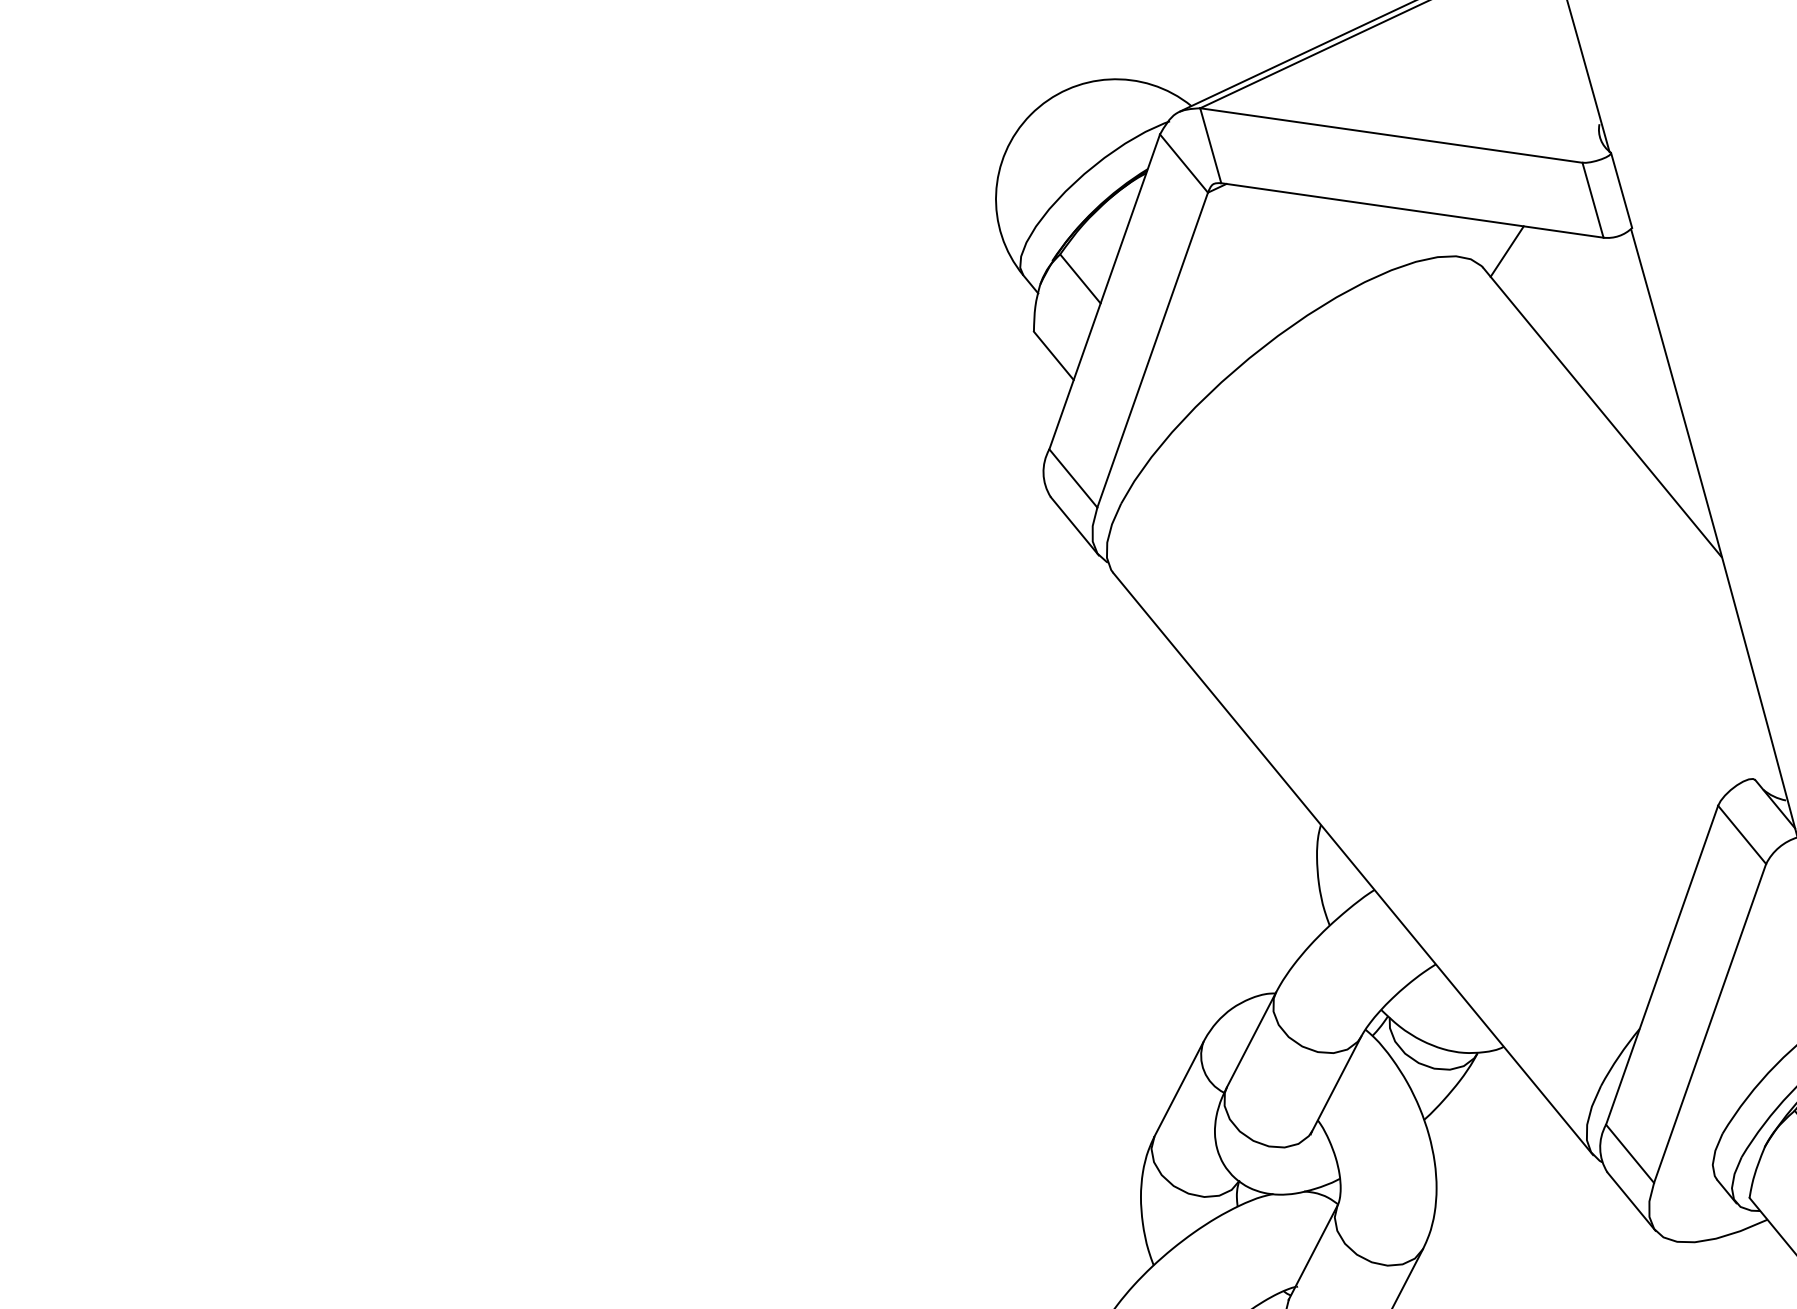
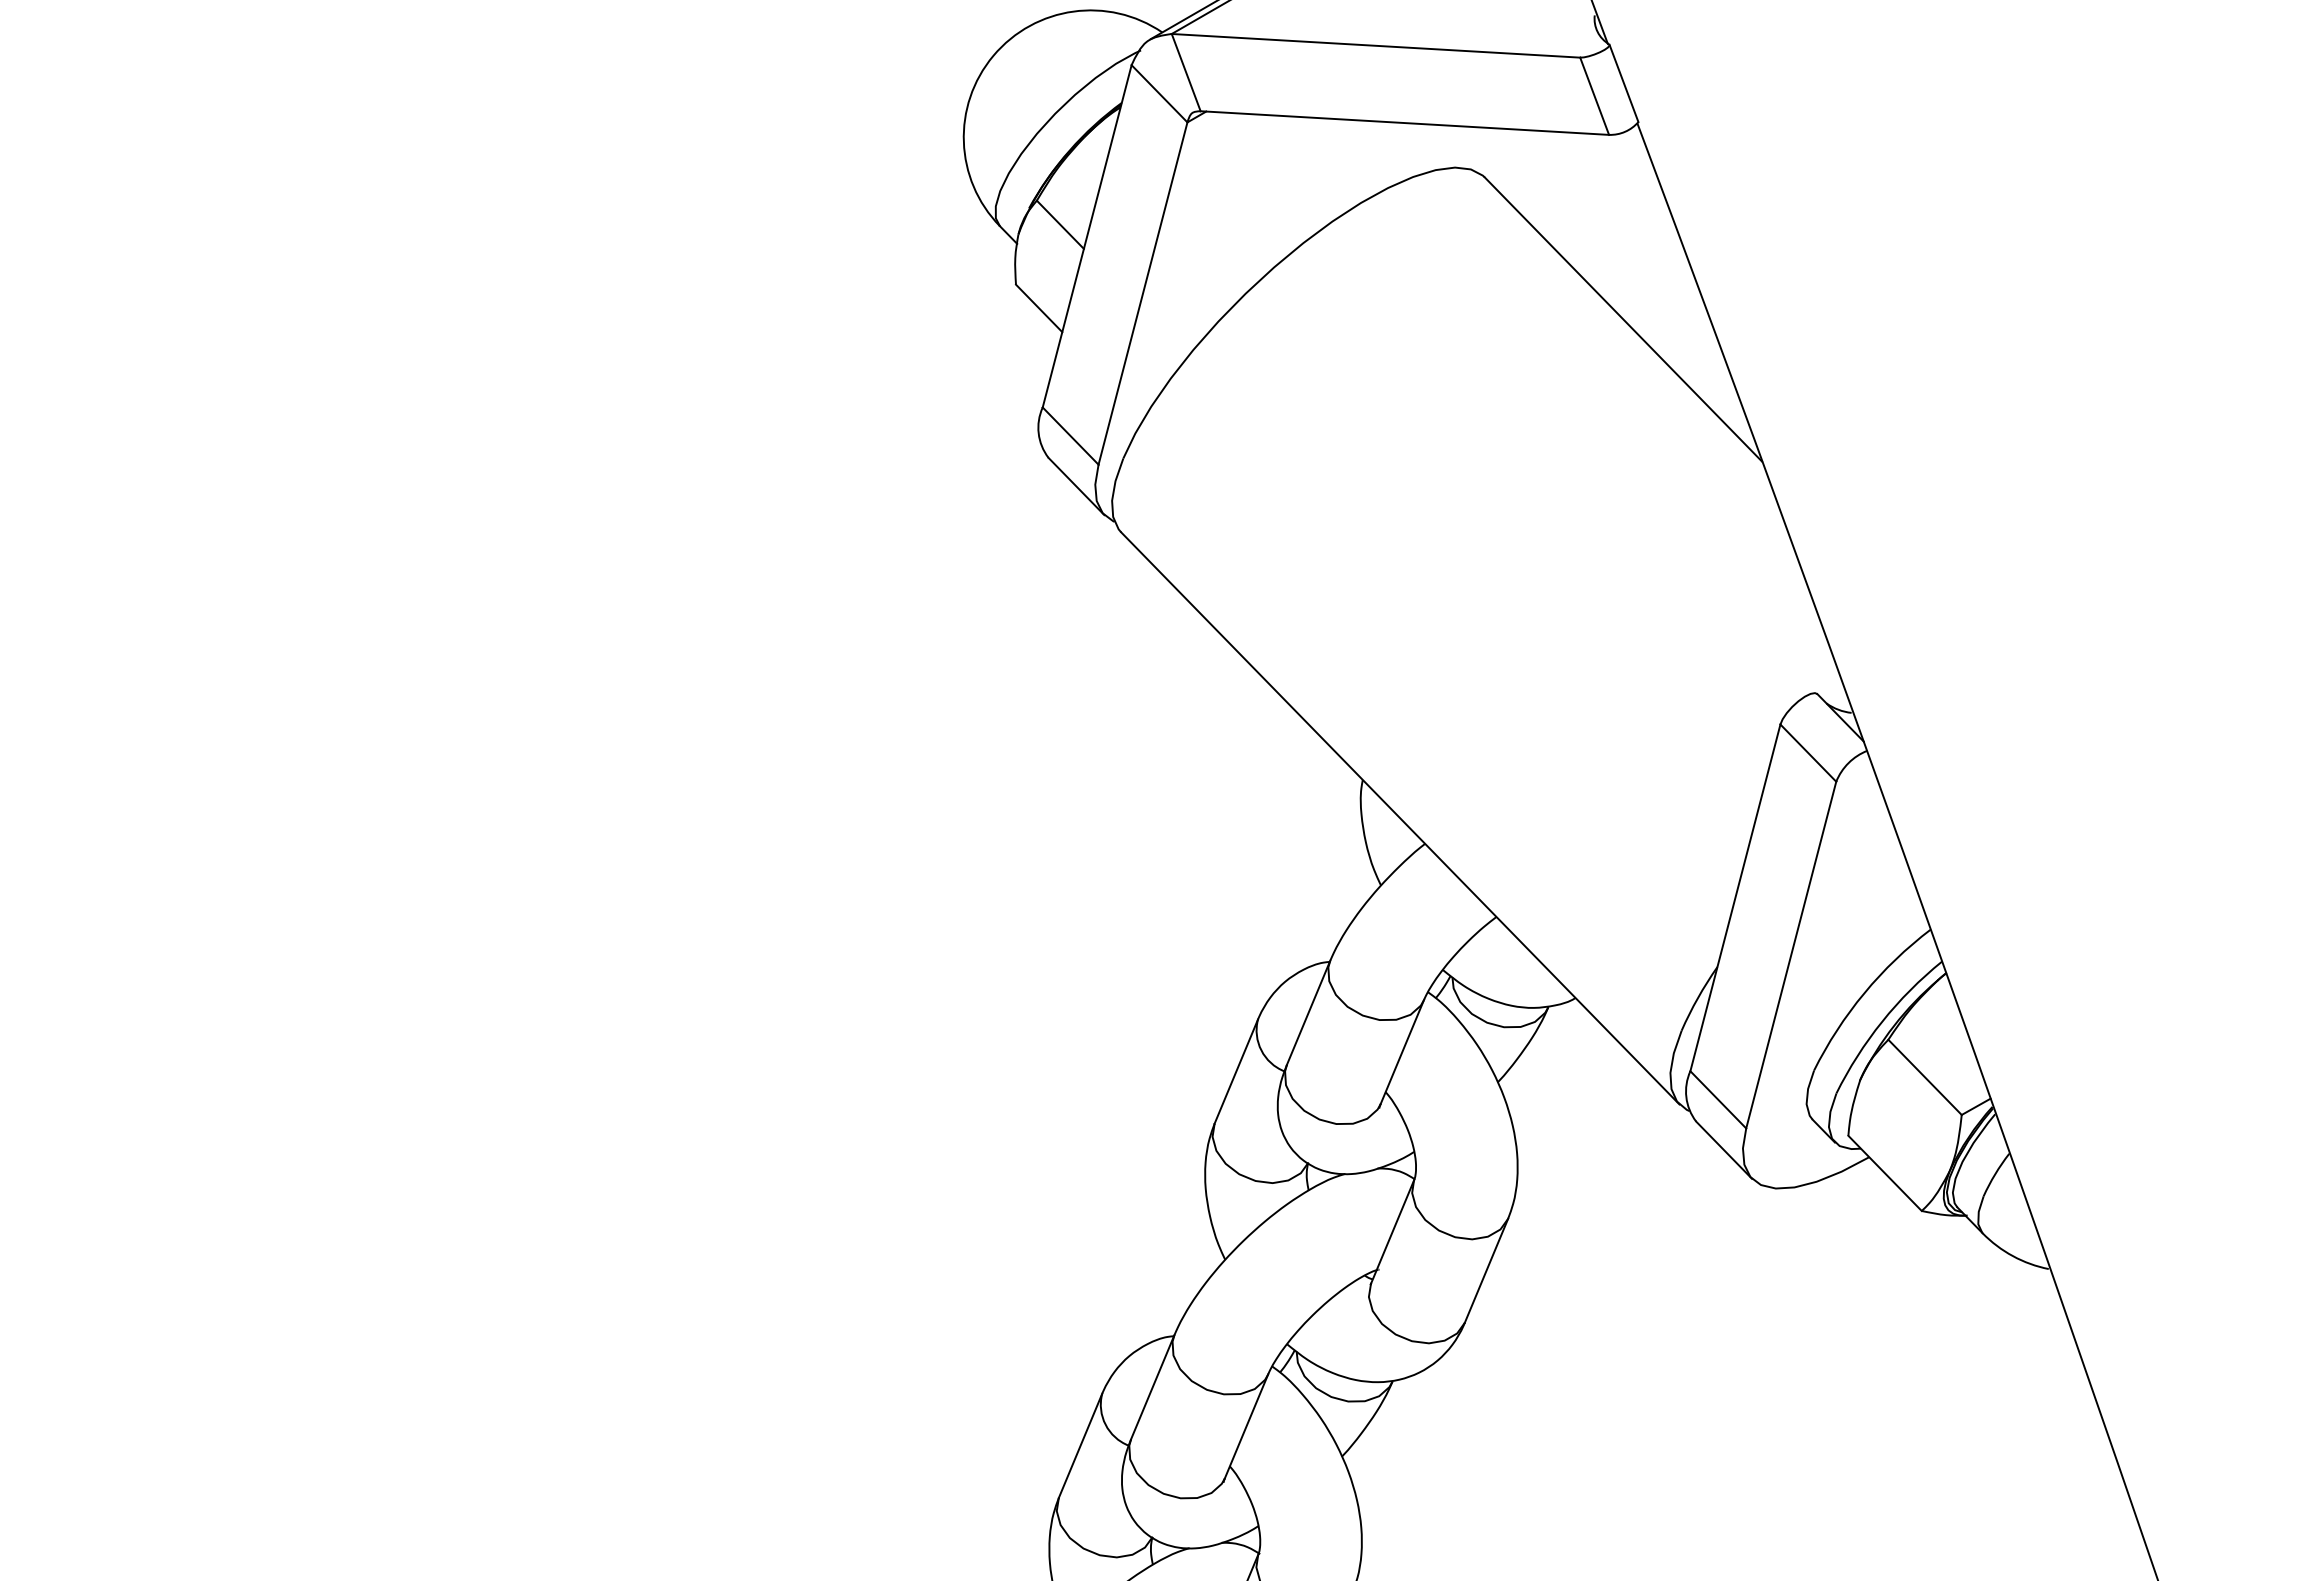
line: (1507, 251) -> (1508, 157), removed

